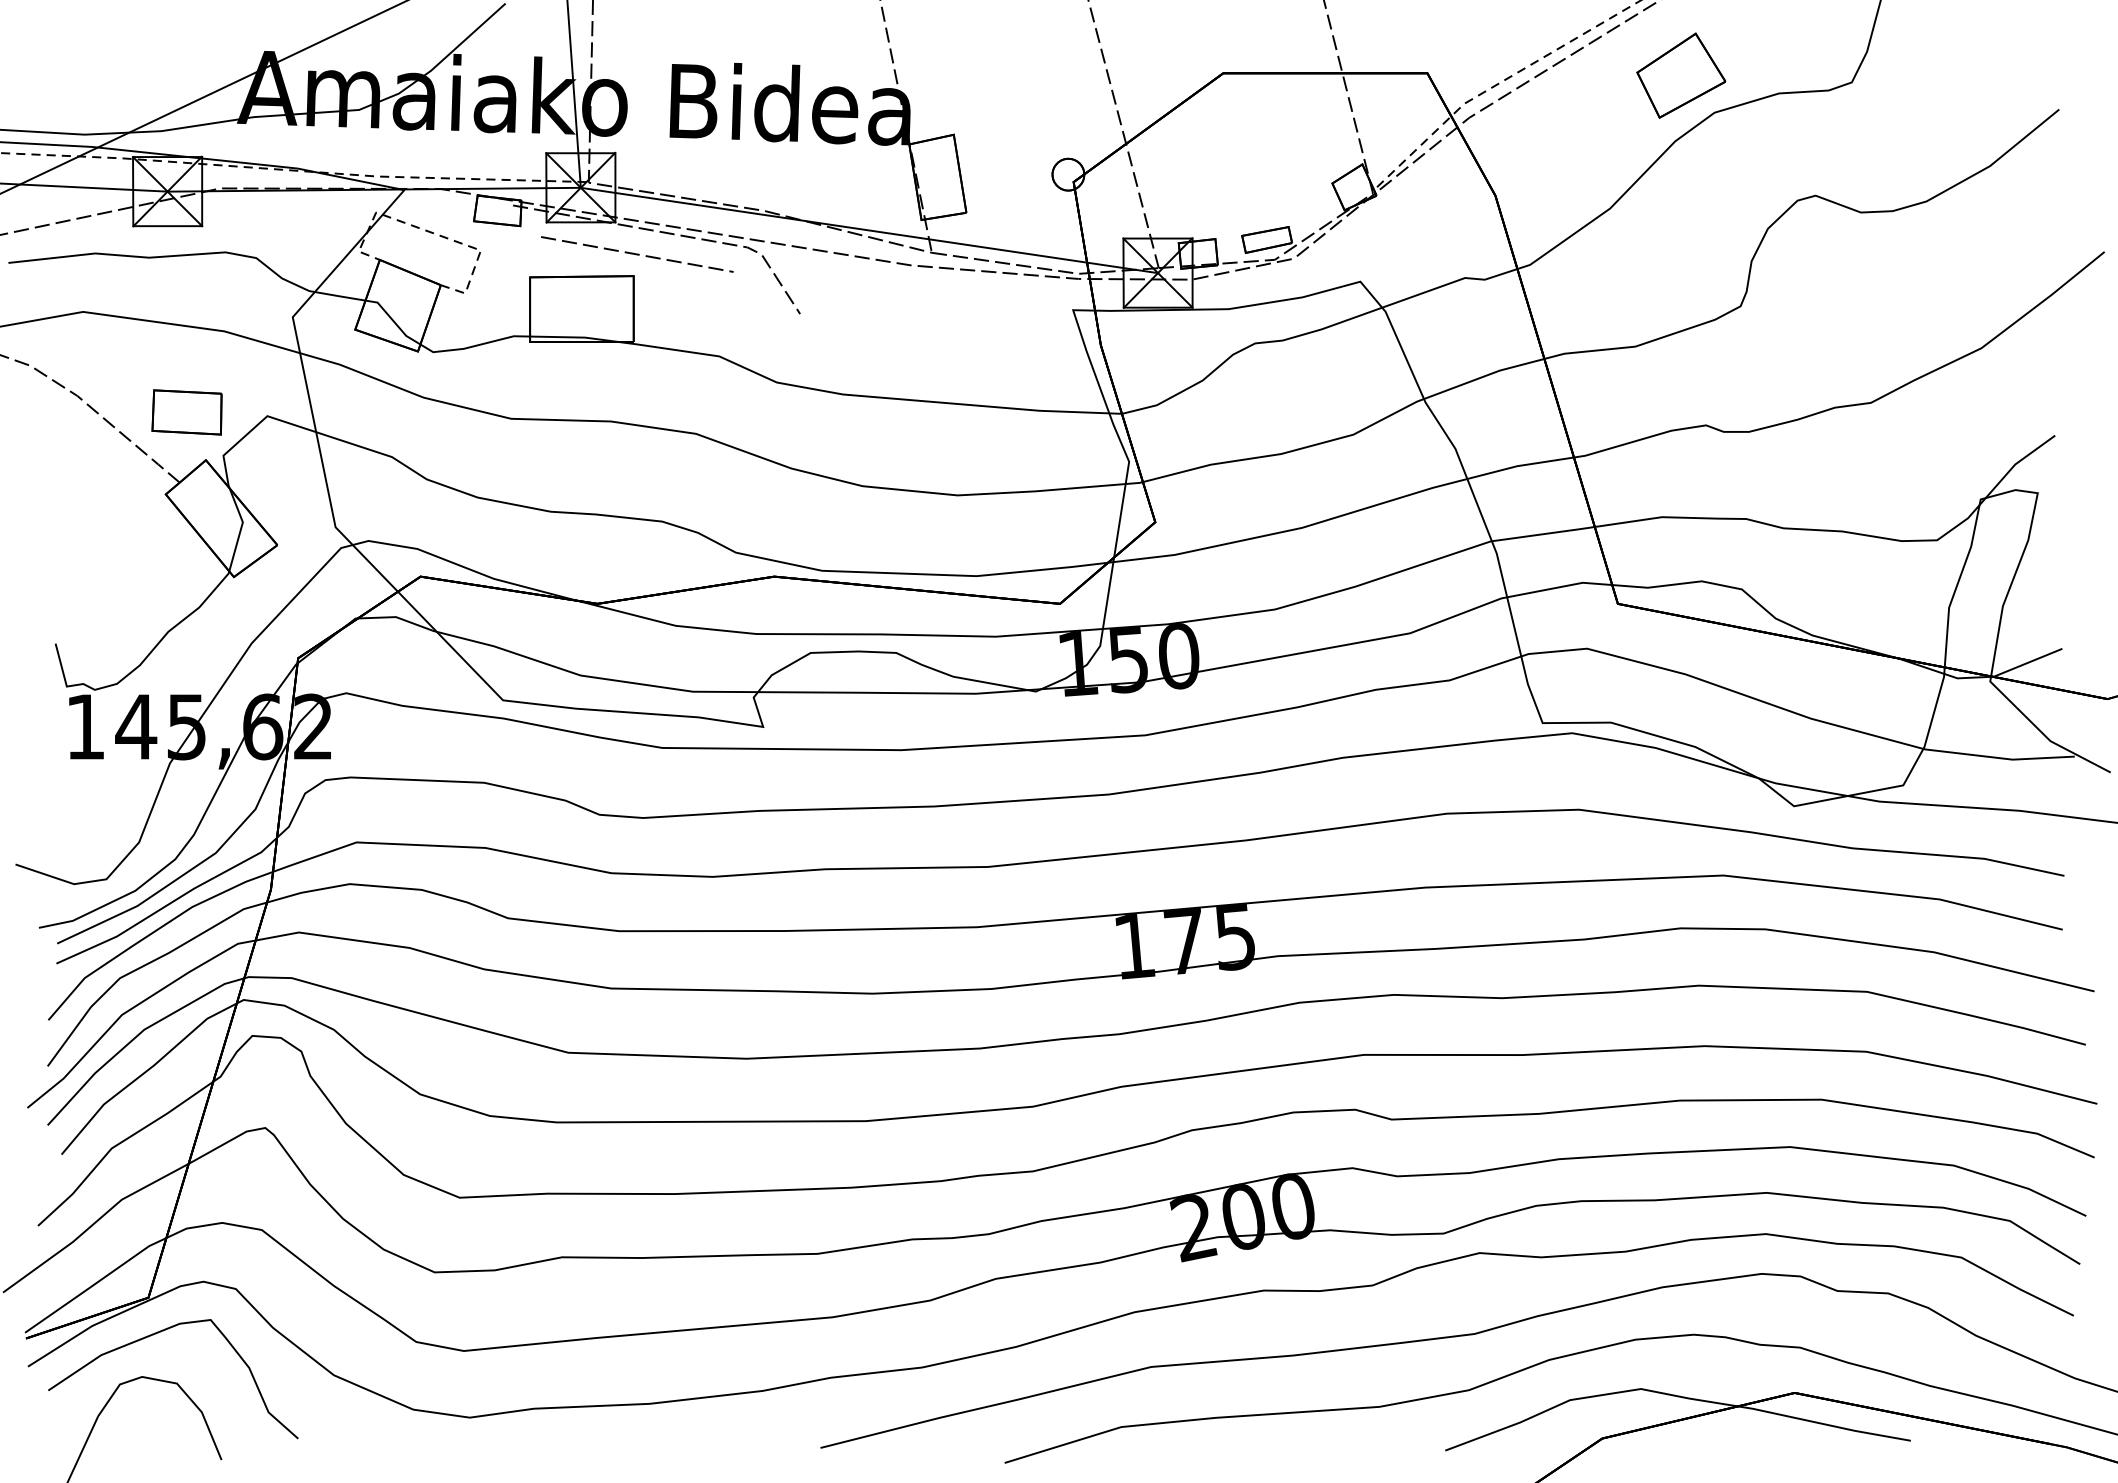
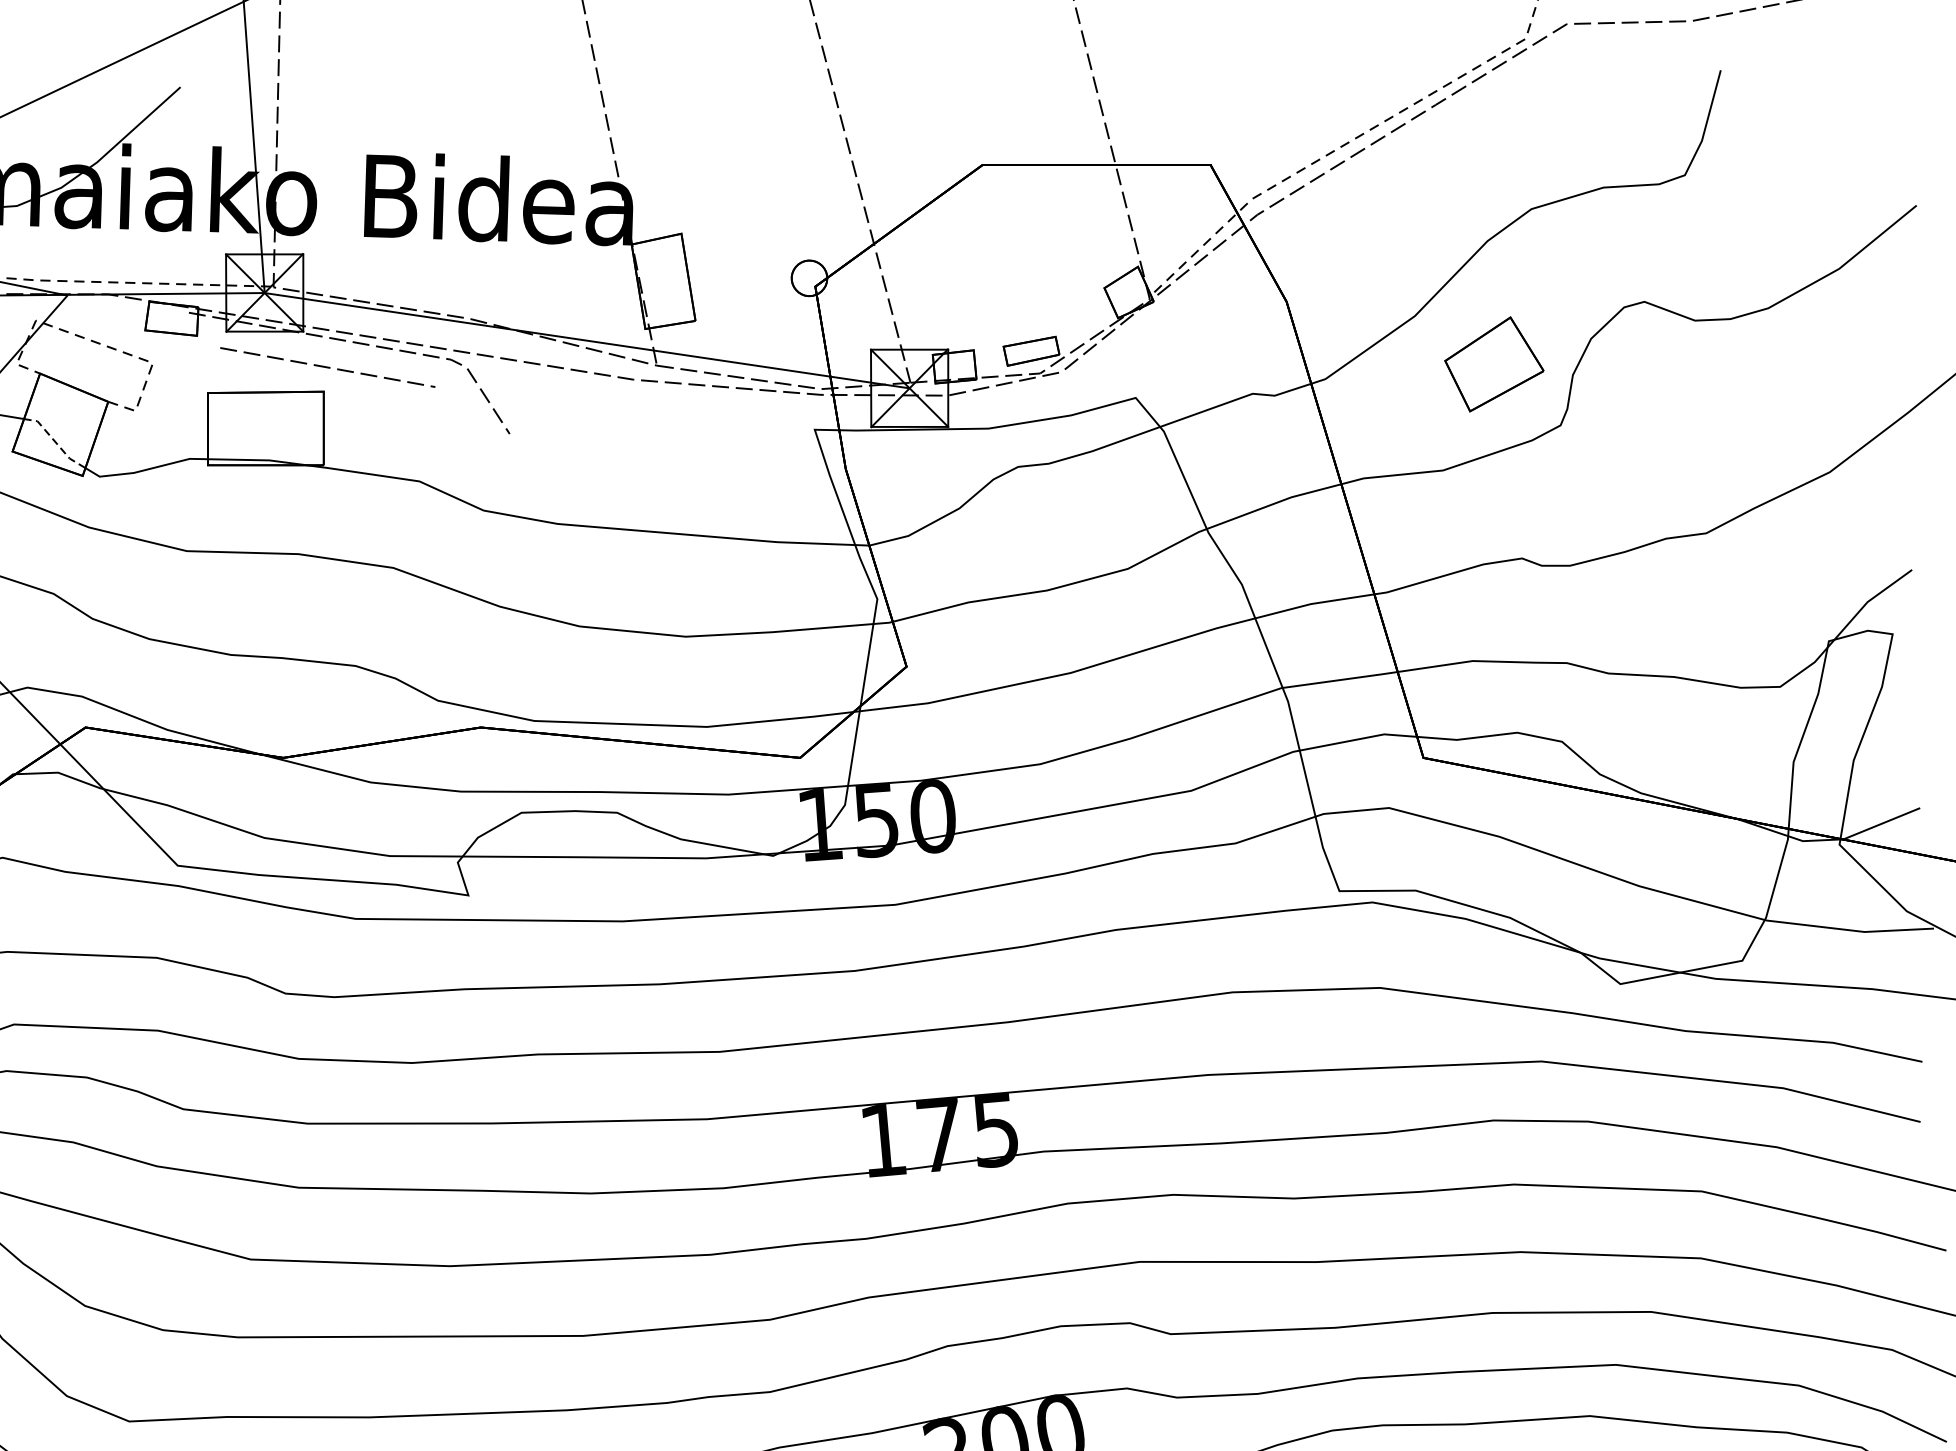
part: (1681, 75) -> (1494, 364), moved
line: (392, 320) -> (54, 441), solid -> dashed

